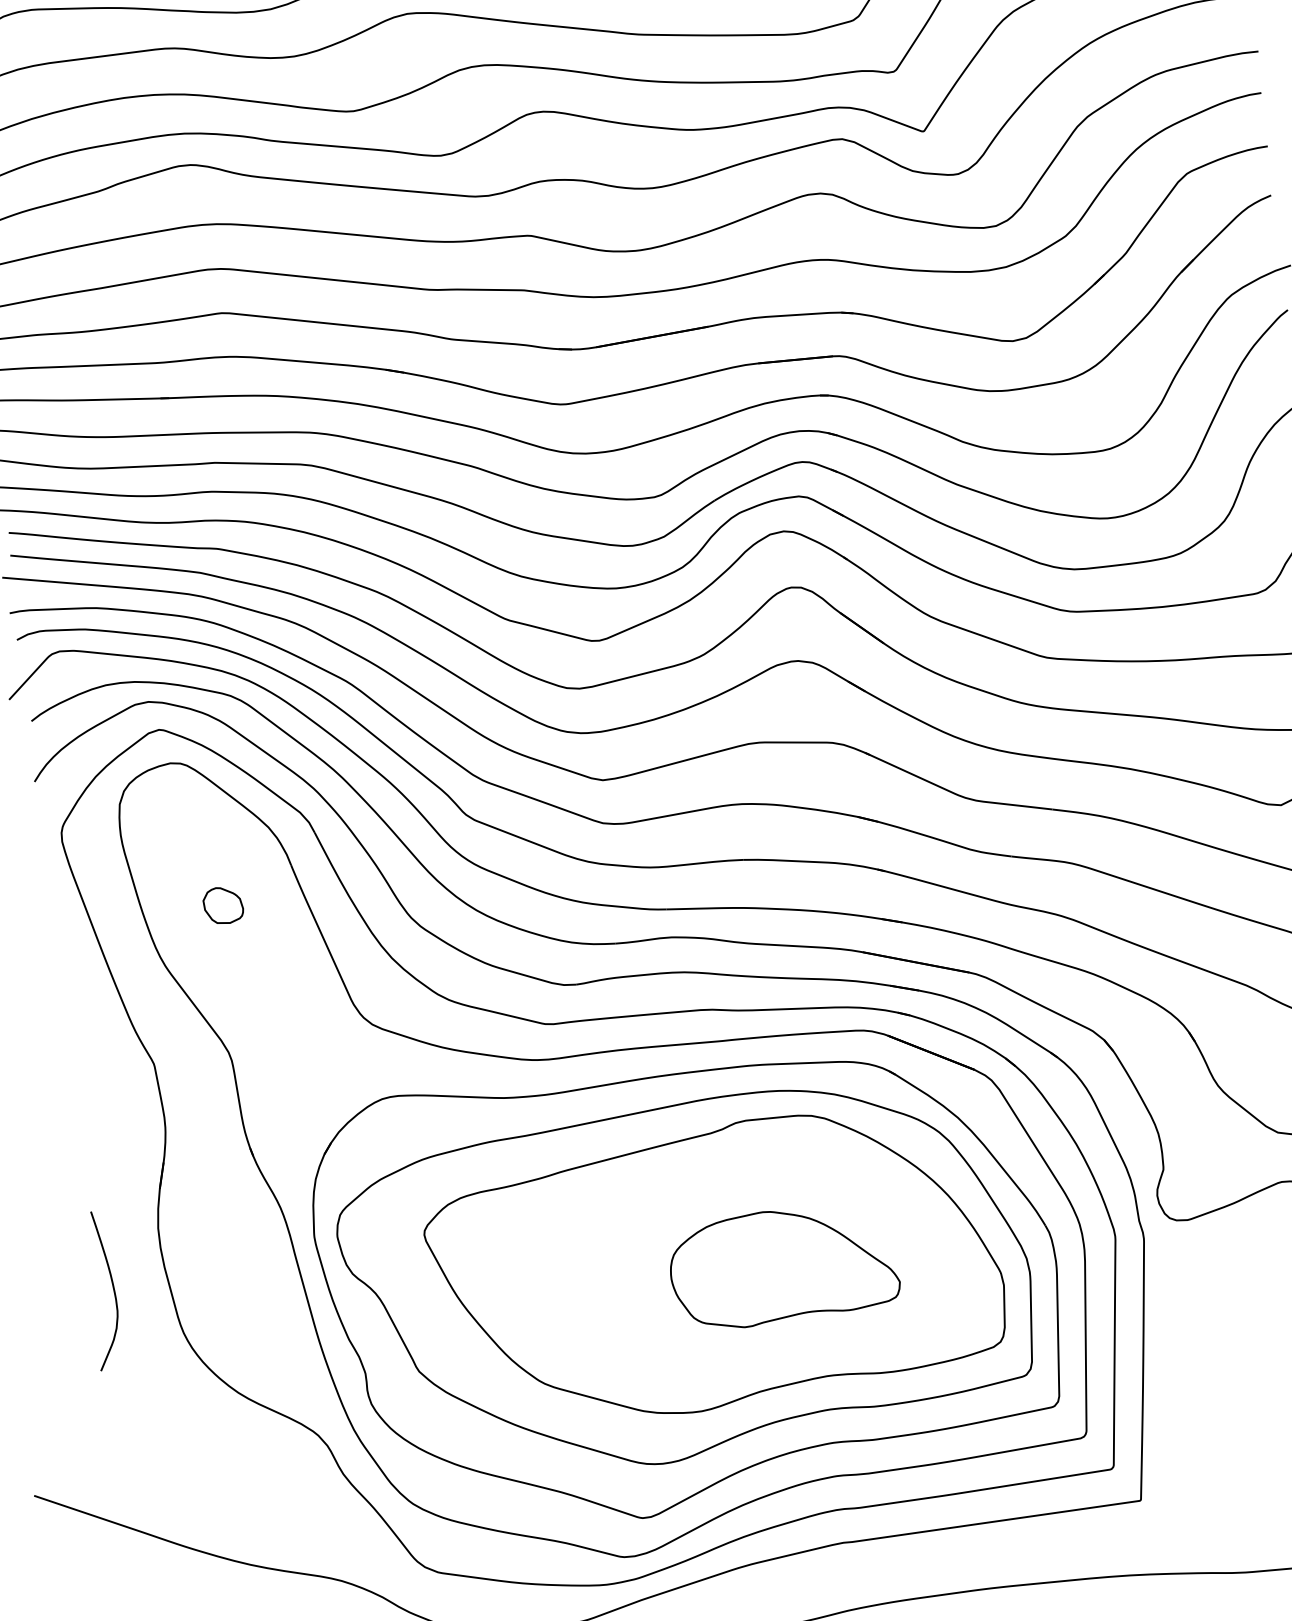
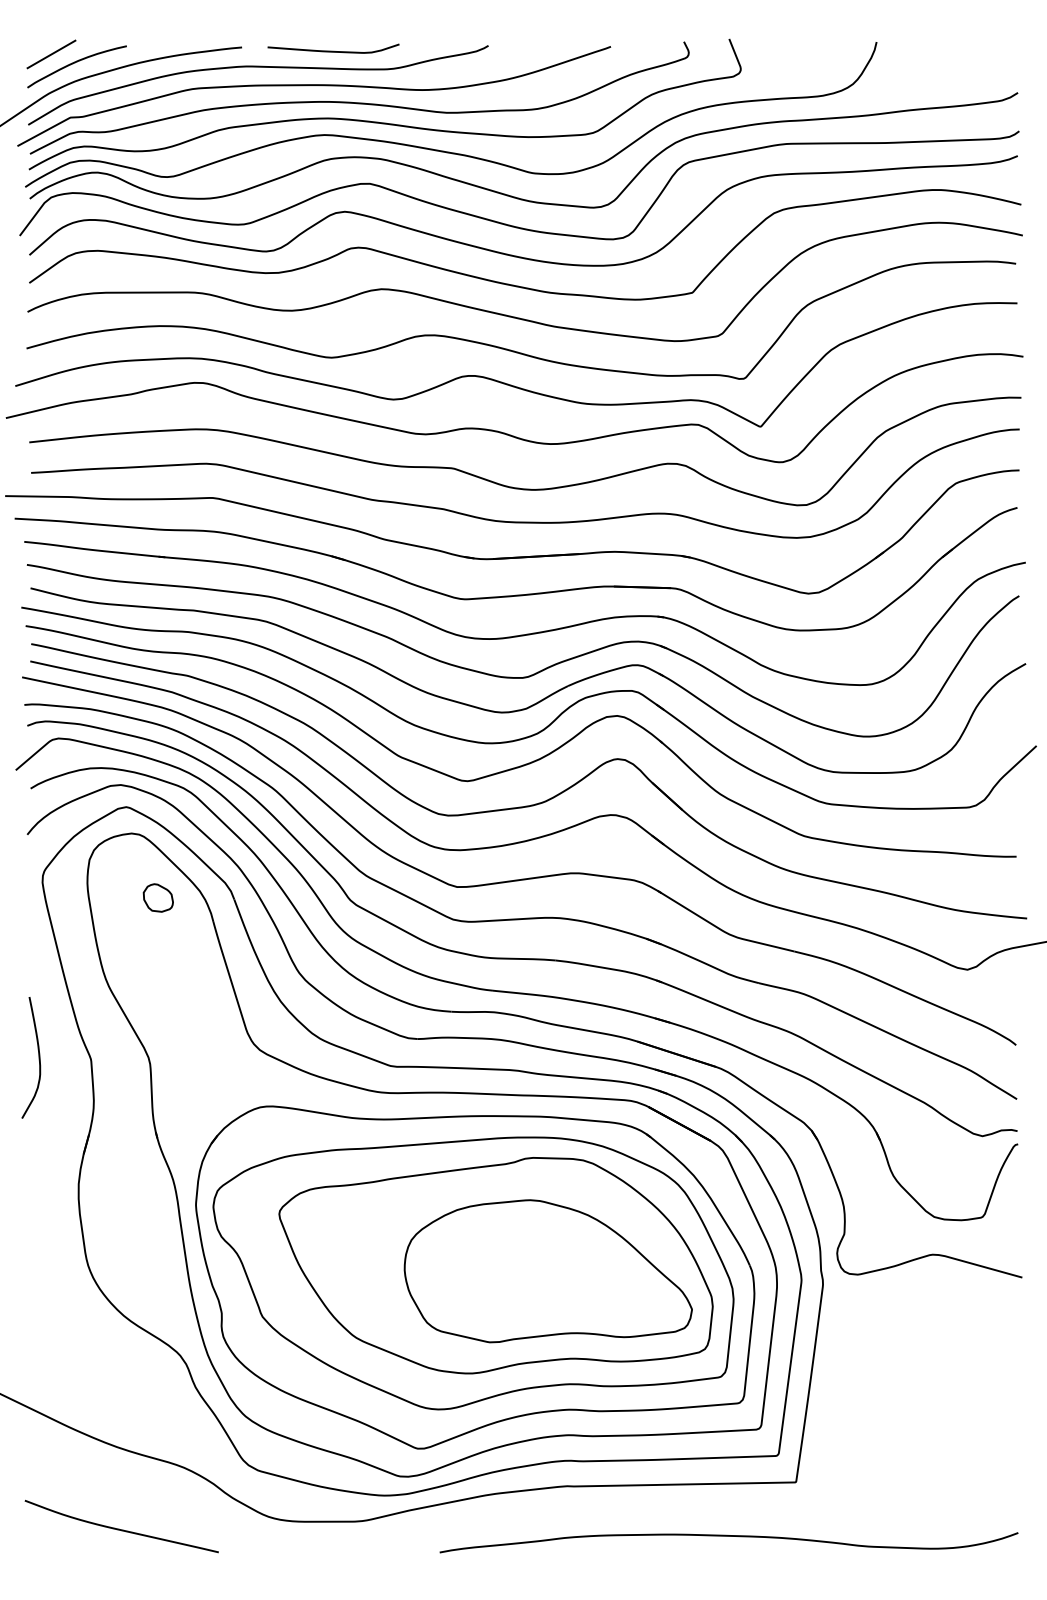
part: (222, 905) -> (157, 897), moved
part: (782, 1266) -> (547, 1271), size x1.67
curve: (112, 1288) -> (38, 1057), moved

